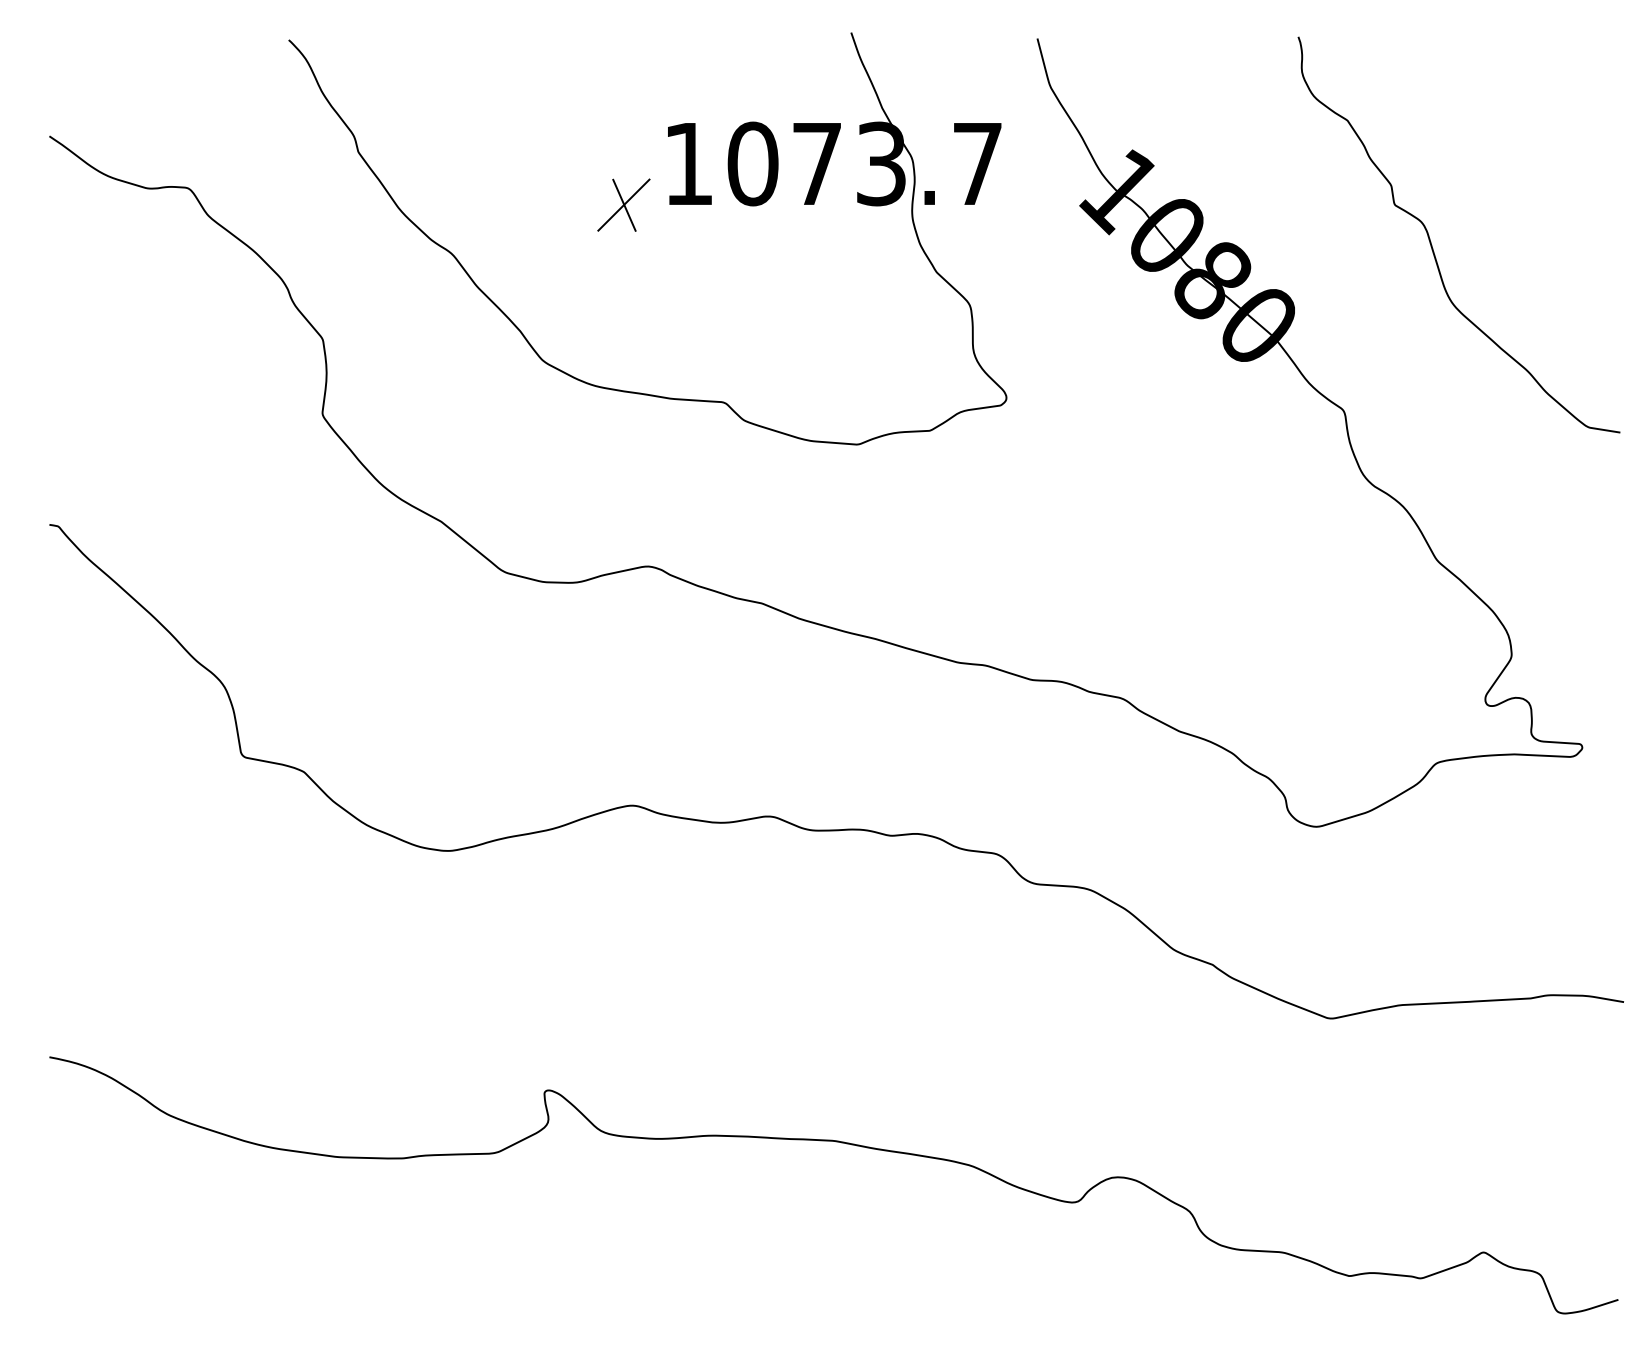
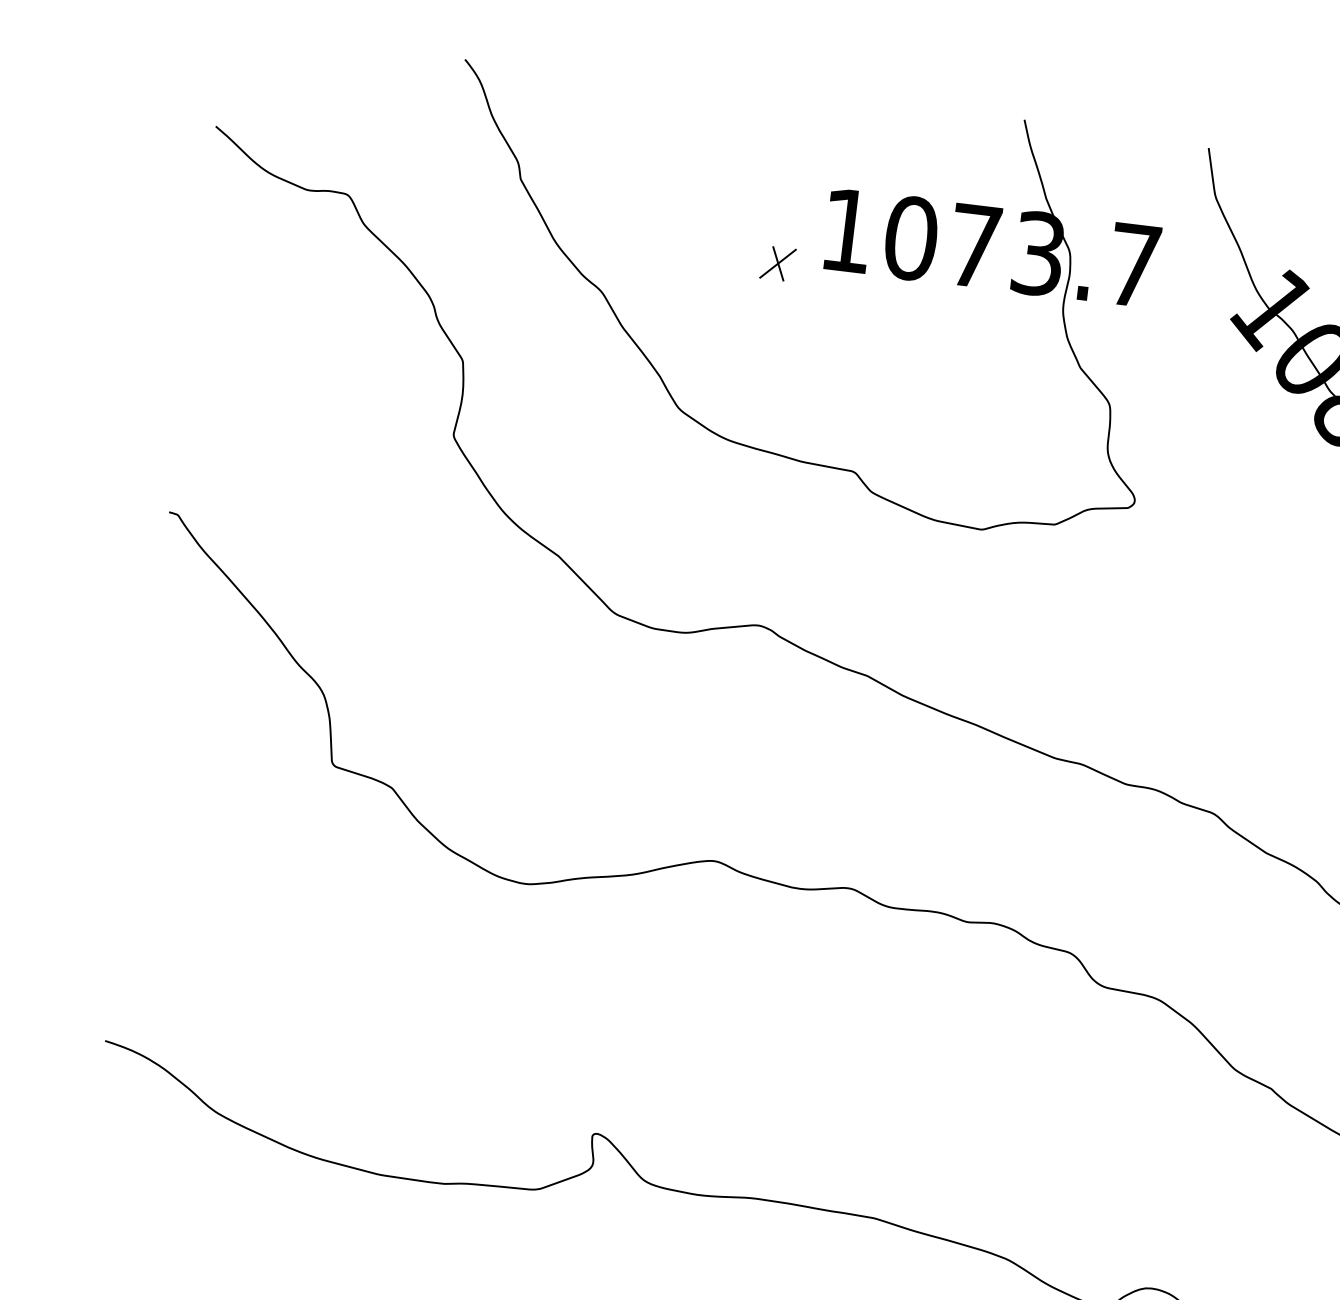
part: (623, 204) -> (777, 263), size x0.62

